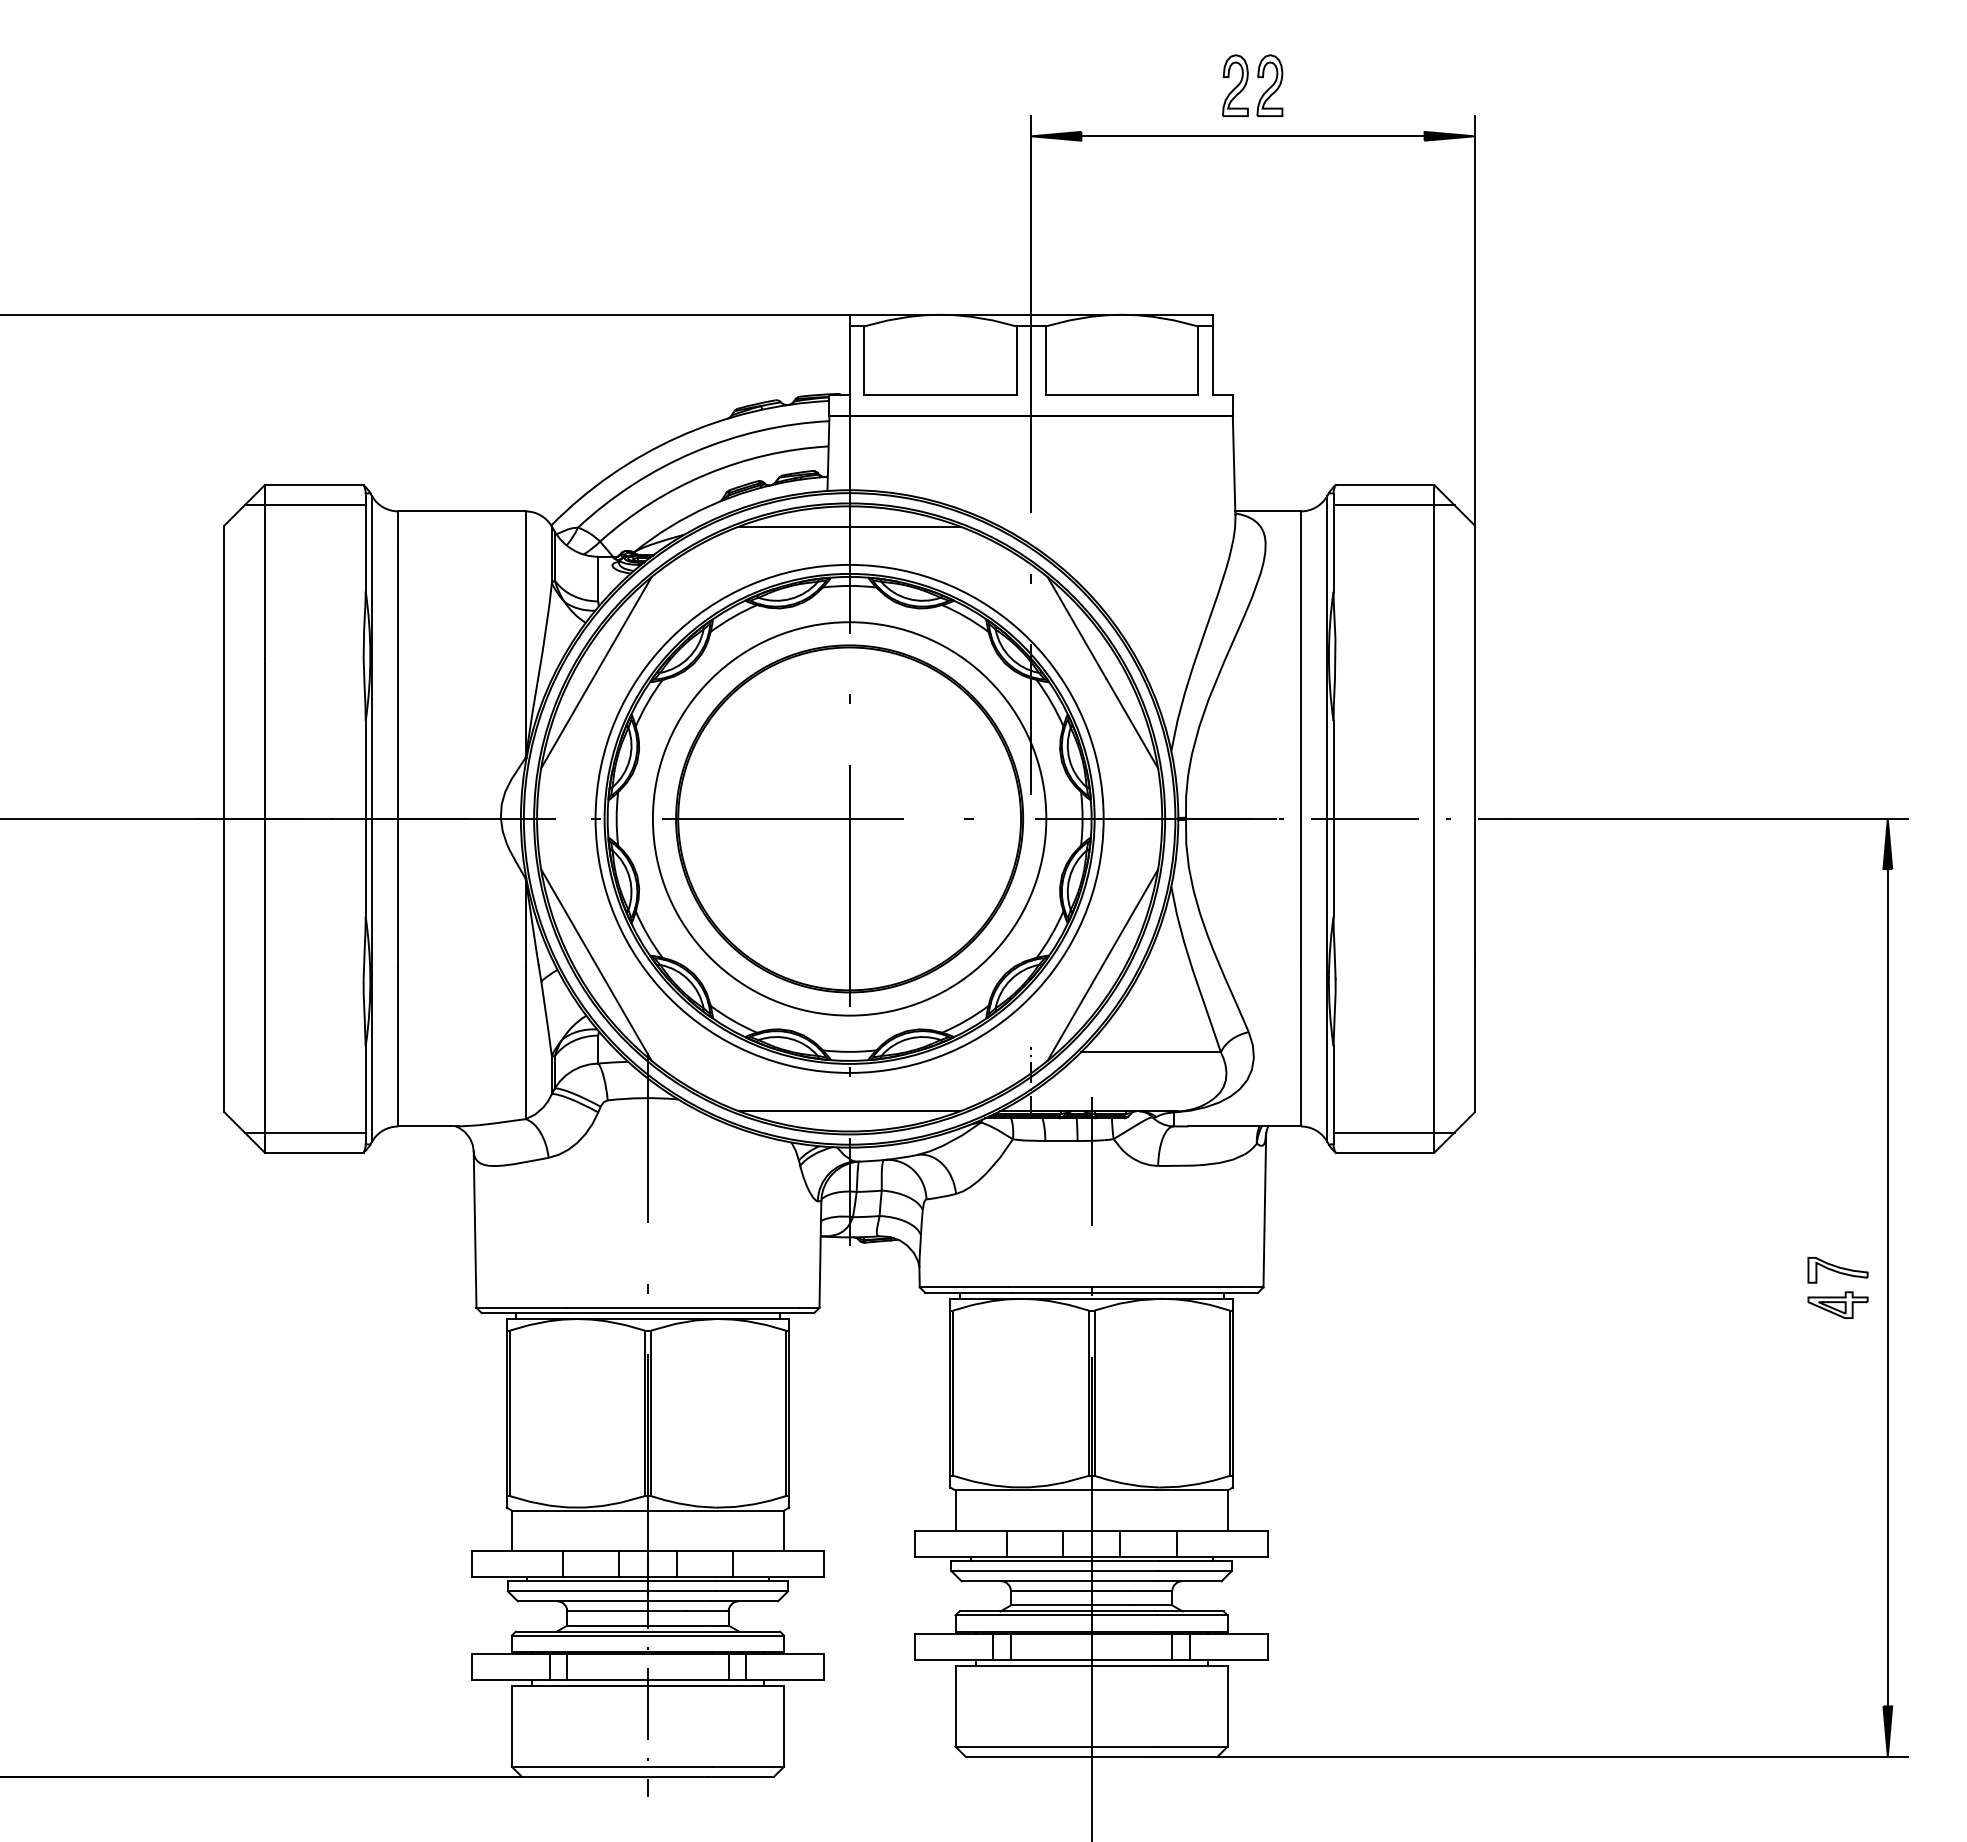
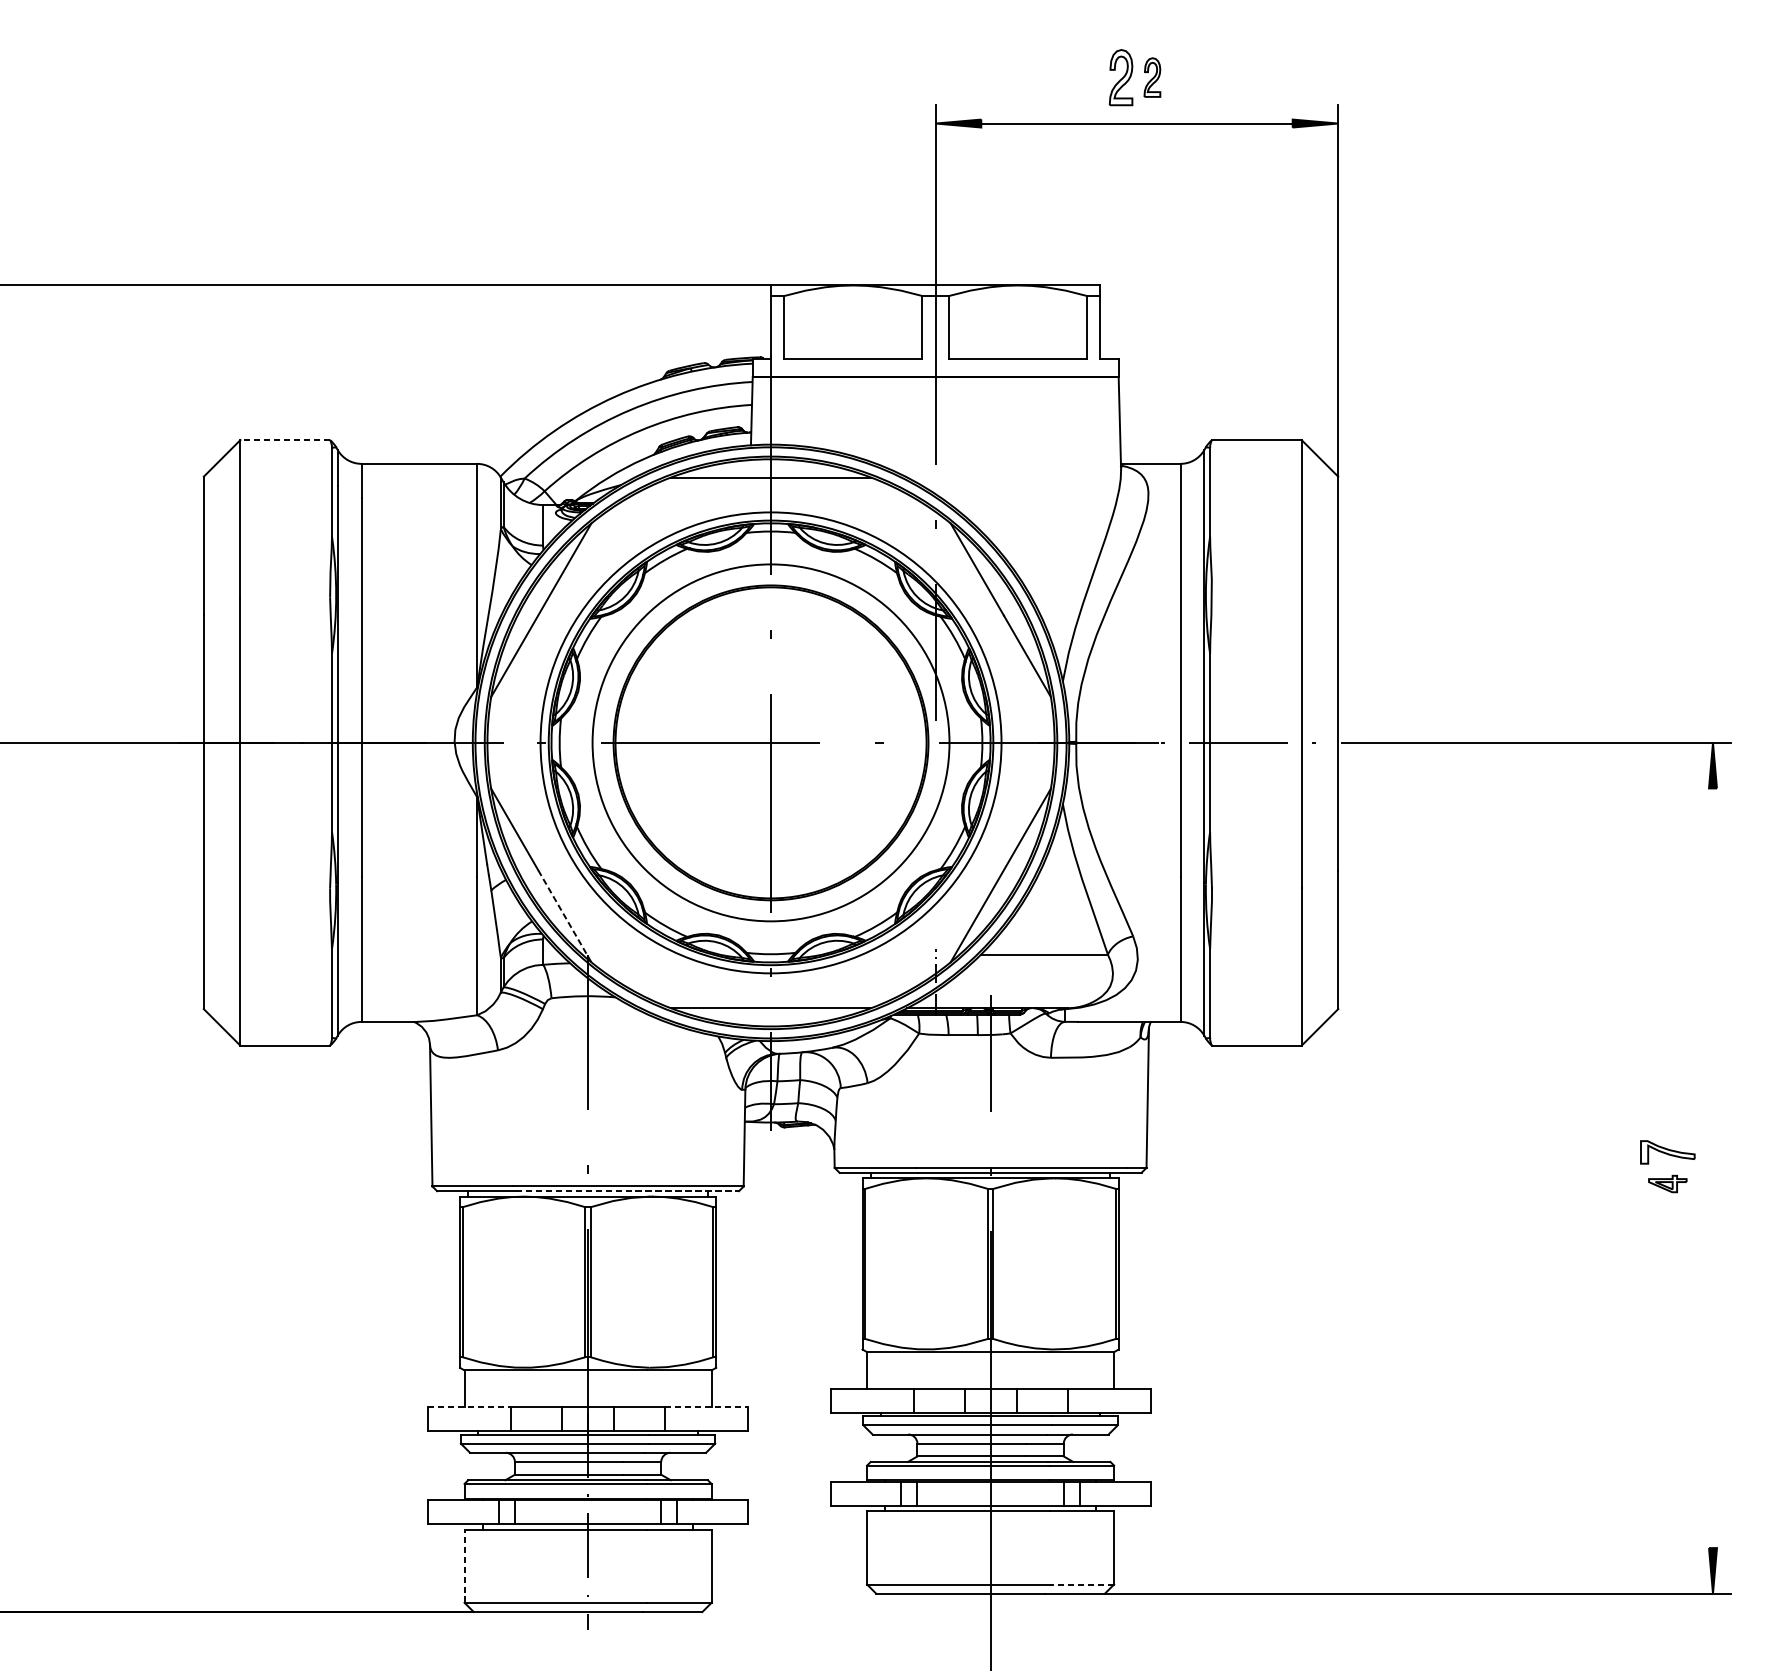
part: (1269, 85) -> (1151, 77), size x0.7
line: (313, 485) -> (284, 440), solid -> dashed
line: (304, 505) -> (276, 458), removed
line: (1393, 505) -> (1264, 458), removed
line: (622, 1009) -> (564, 915), solid -> dashed
line: (304, 1132) -> (276, 1027), removed
line: (1393, 1132) -> (1264, 1027), removed
line: (1887, 1287) -> (1712, 1168), removed
part: (1837, 1304) -> (1667, 1183), size x0.7
line: (691, 1313) -> (627, 1191), solid -> dashed
line: (517, 1550) -> (469, 1406), solid -> dashed
line: (778, 1550) -> (706, 1406), solid -> dashed
line: (511, 1725) -> (464, 1565), solid -> dashed
line: (1191, 1746) -> (1081, 1584), solid -> dashed

